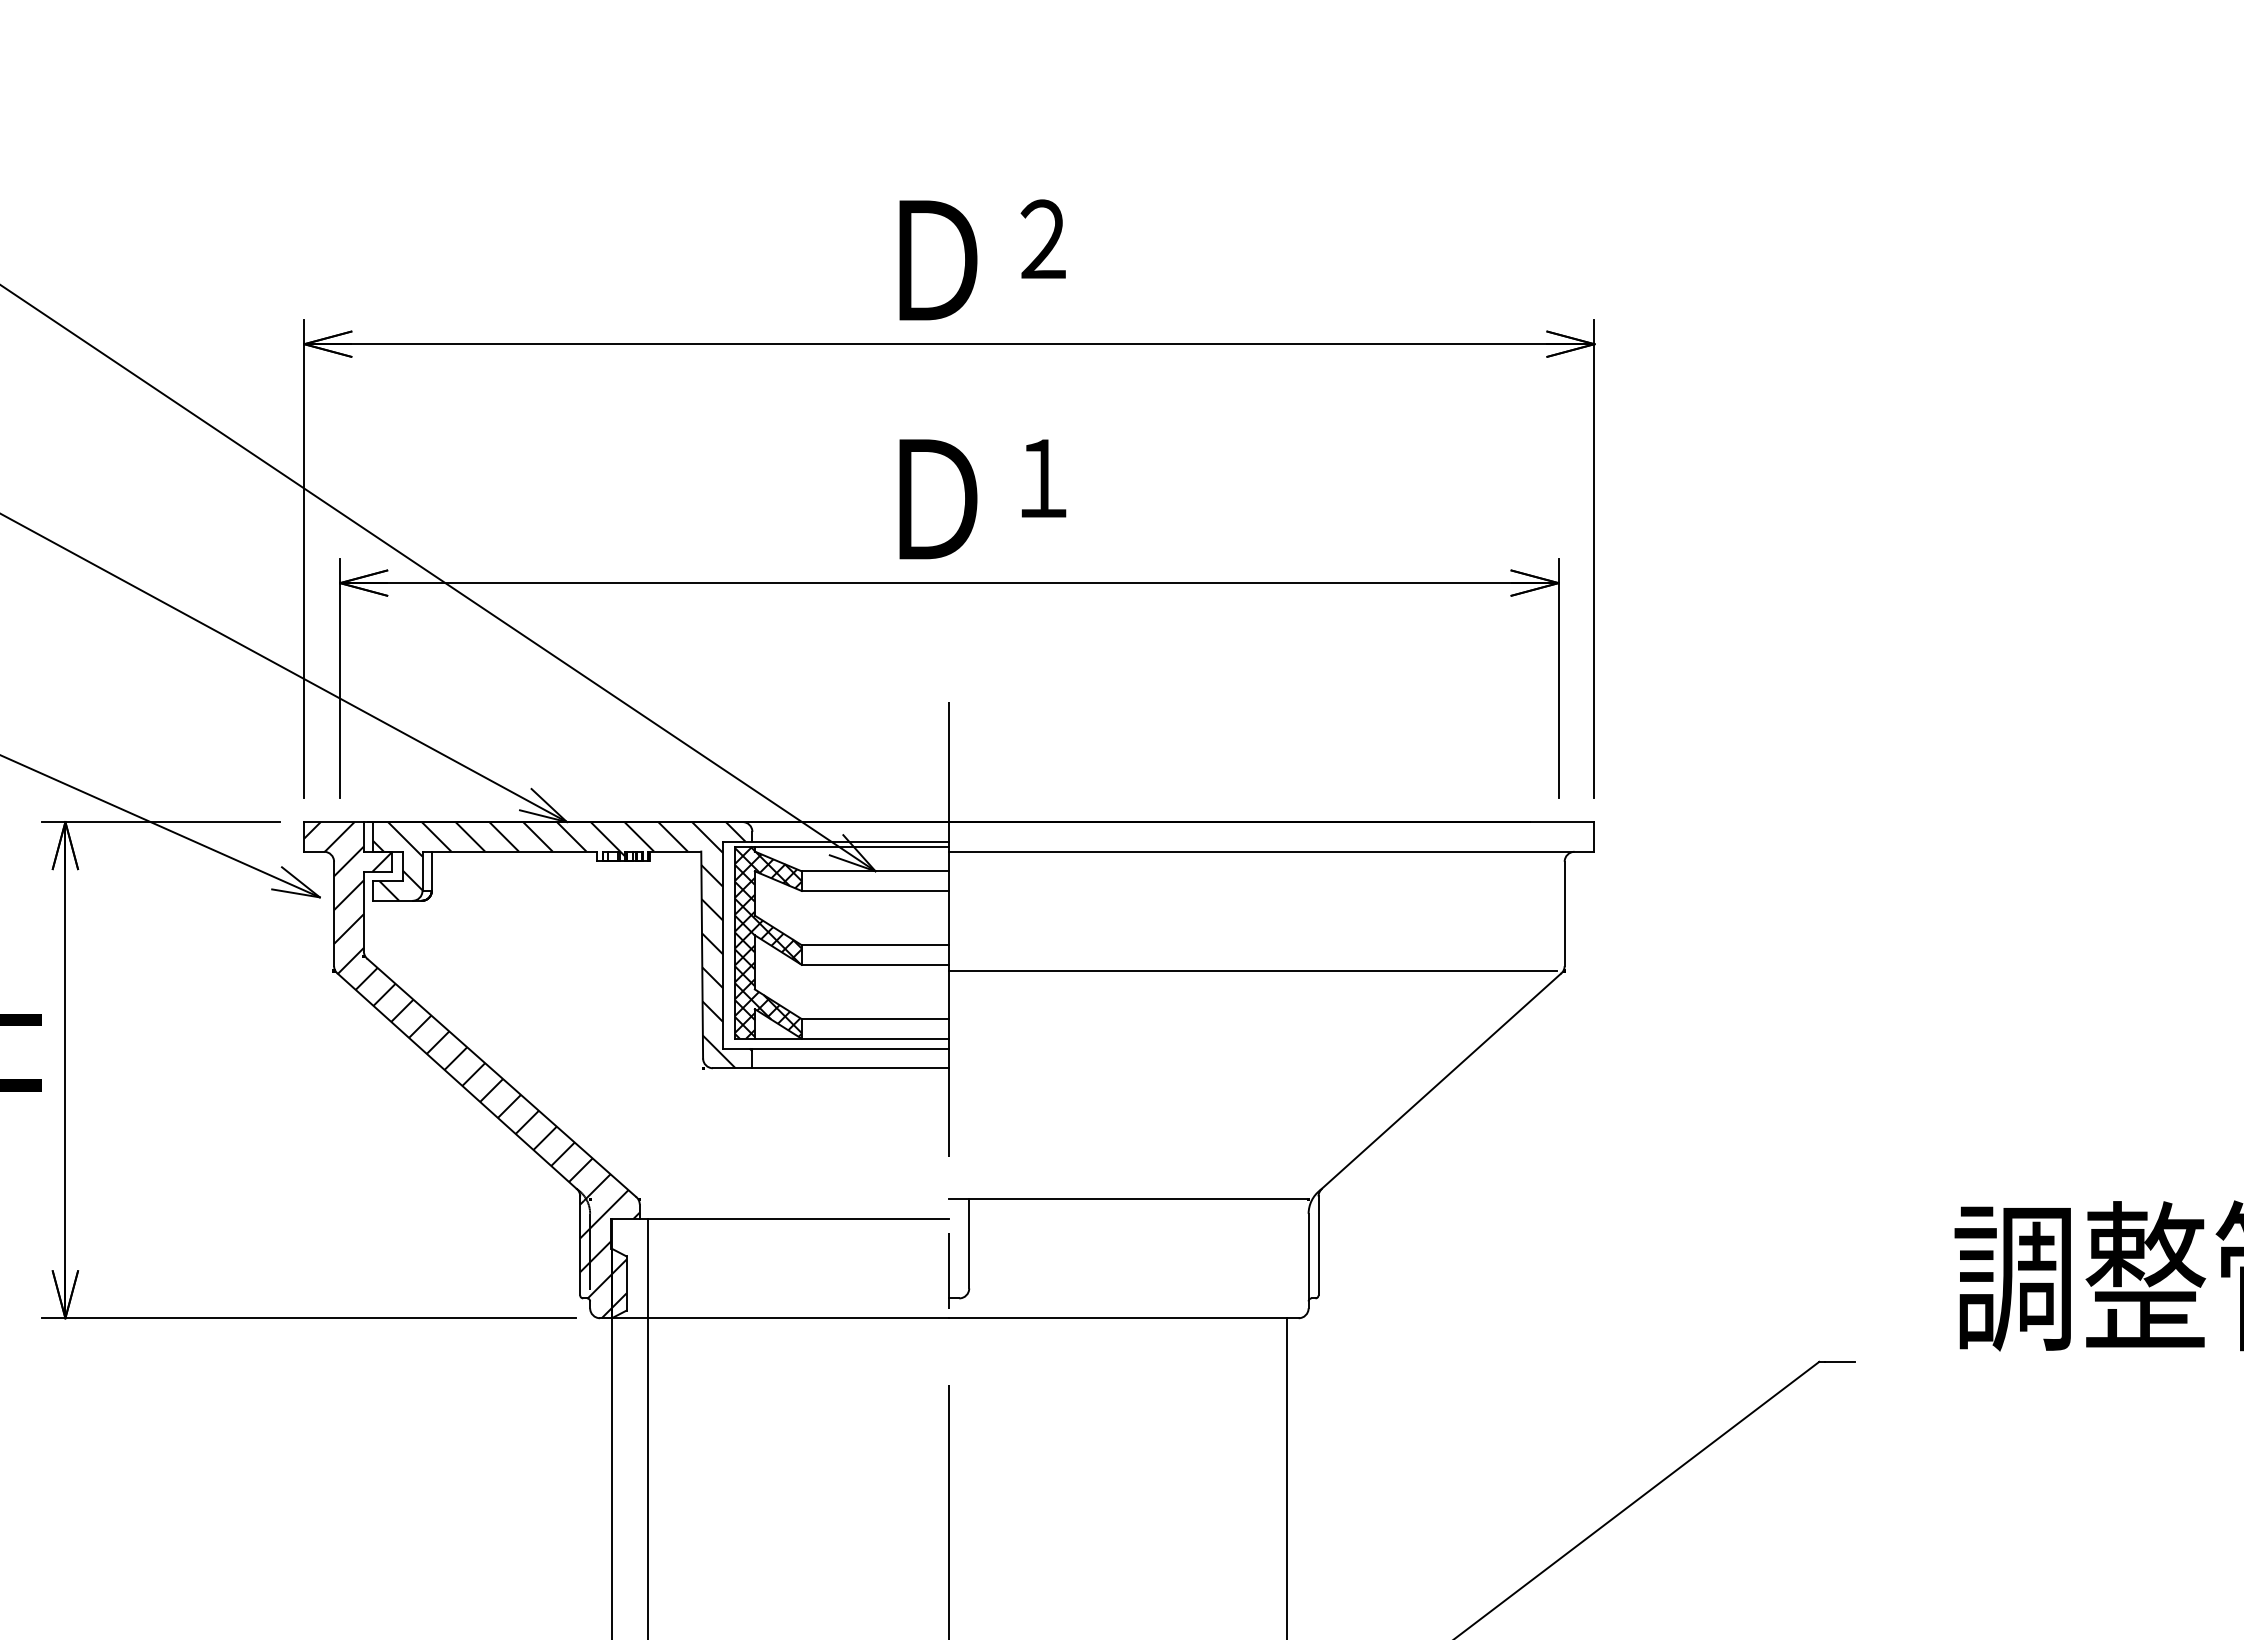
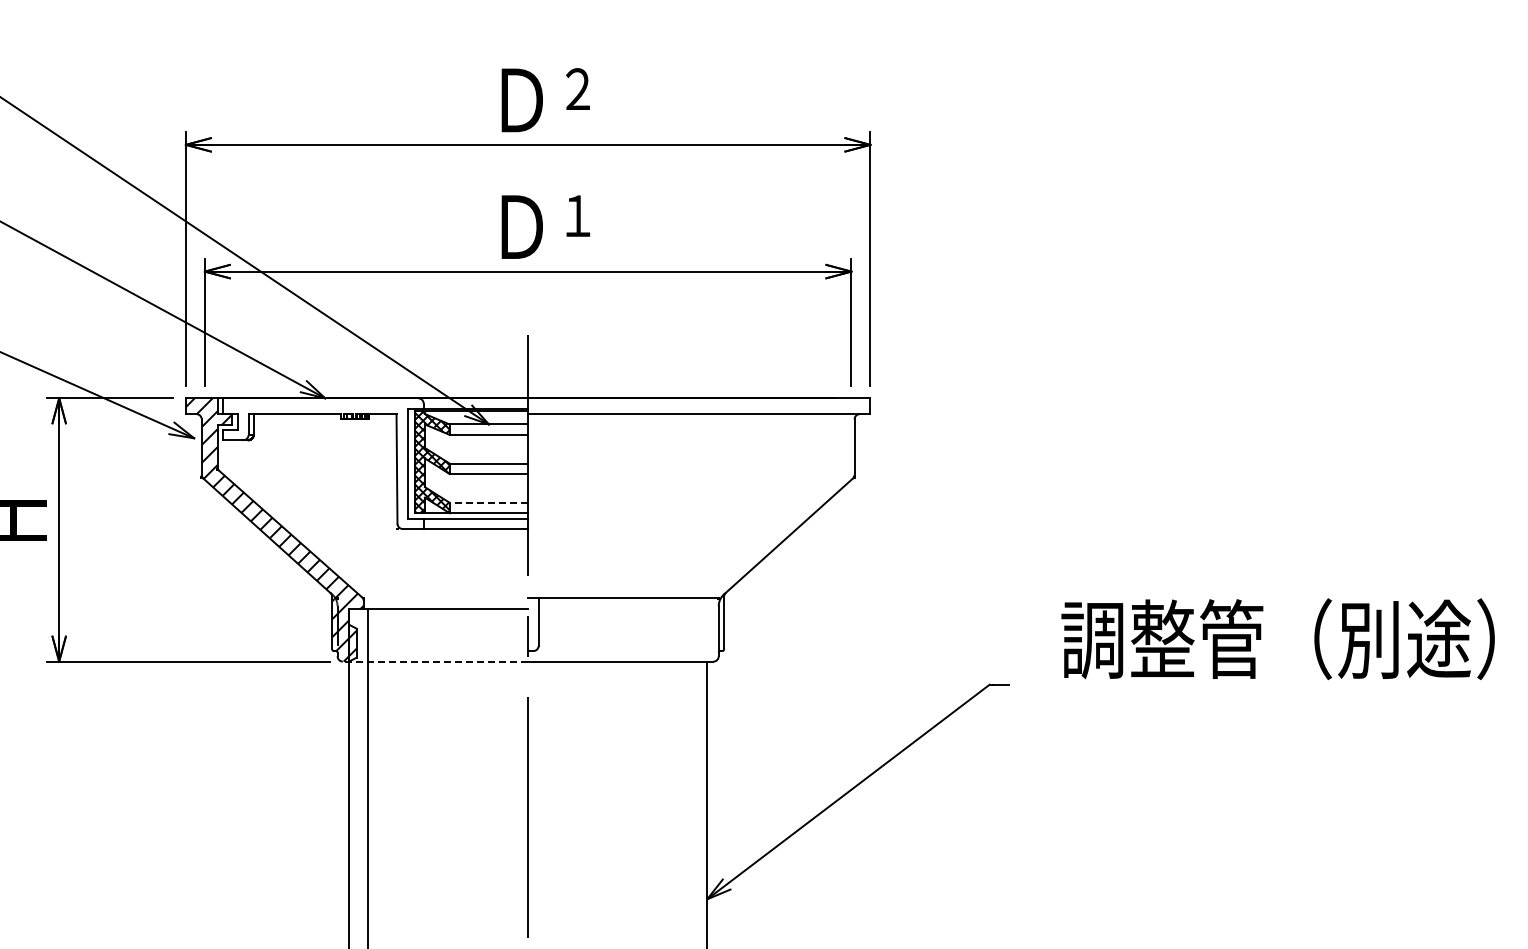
hatch: (561, 944) -> (322, 463), removed
line: (1253, 971) -> (689, 477), removed
line: (874, 1018) -> (488, 502), solid -> dashed
line: (774, 1318) -> (435, 661), solid -> dashed

